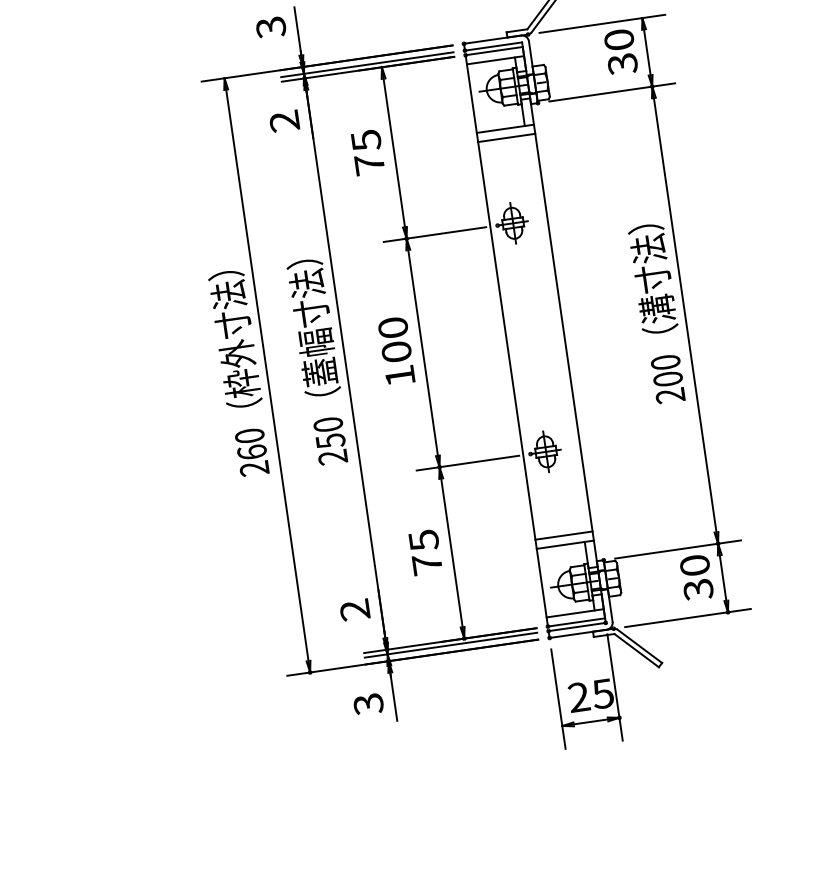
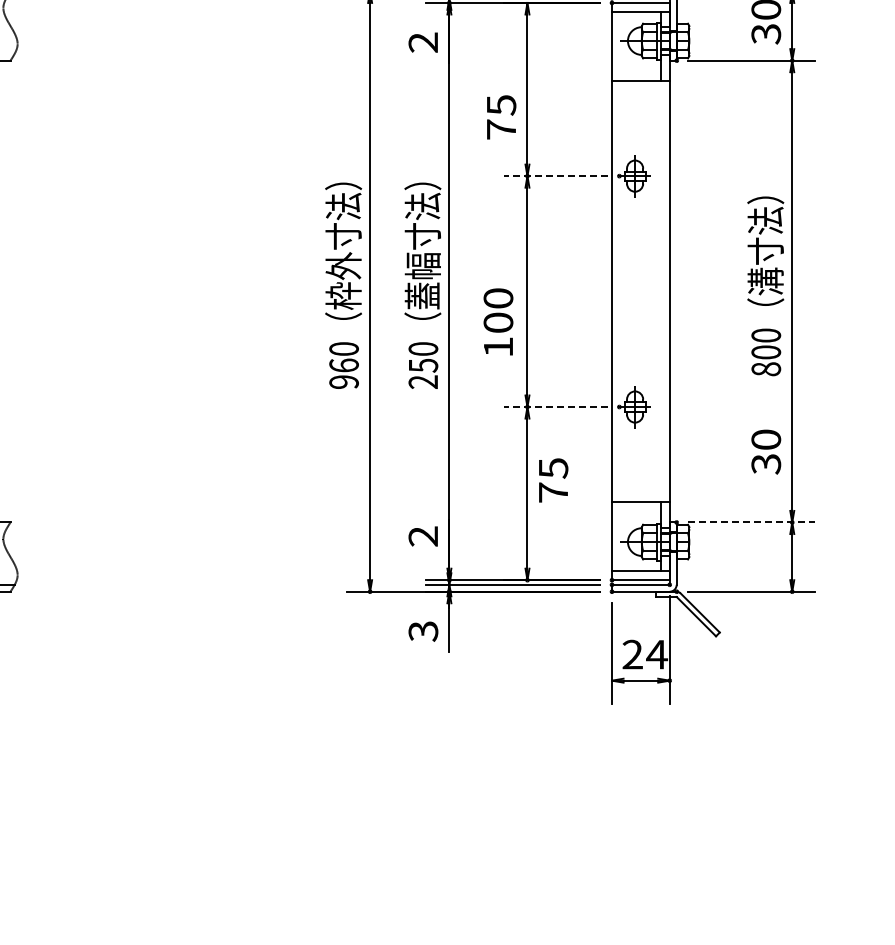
line: (506, 137) -> (640, 90), removed
text: (368, 152) -> (501, 117), moved
line: (435, 234) -> (556, 176), solid -> dashed
text: (396, 350) -> (498, 321), moved
text: (670, 395) -> (766, 369), 200 -> 800
line: (468, 463) -> (556, 407), solid -> dashed
text: (253, 468) -> (343, 381), 260 -> 960
line: (563, 535) -> (640, 492), removed
line: (677, 549) -> (751, 522), solid -> dashed
text: (425, 552) -> (553, 480), moved
text: (696, 577) -> (766, 451), moved
text: (603, 693) -> (657, 654), 25 -> 24

